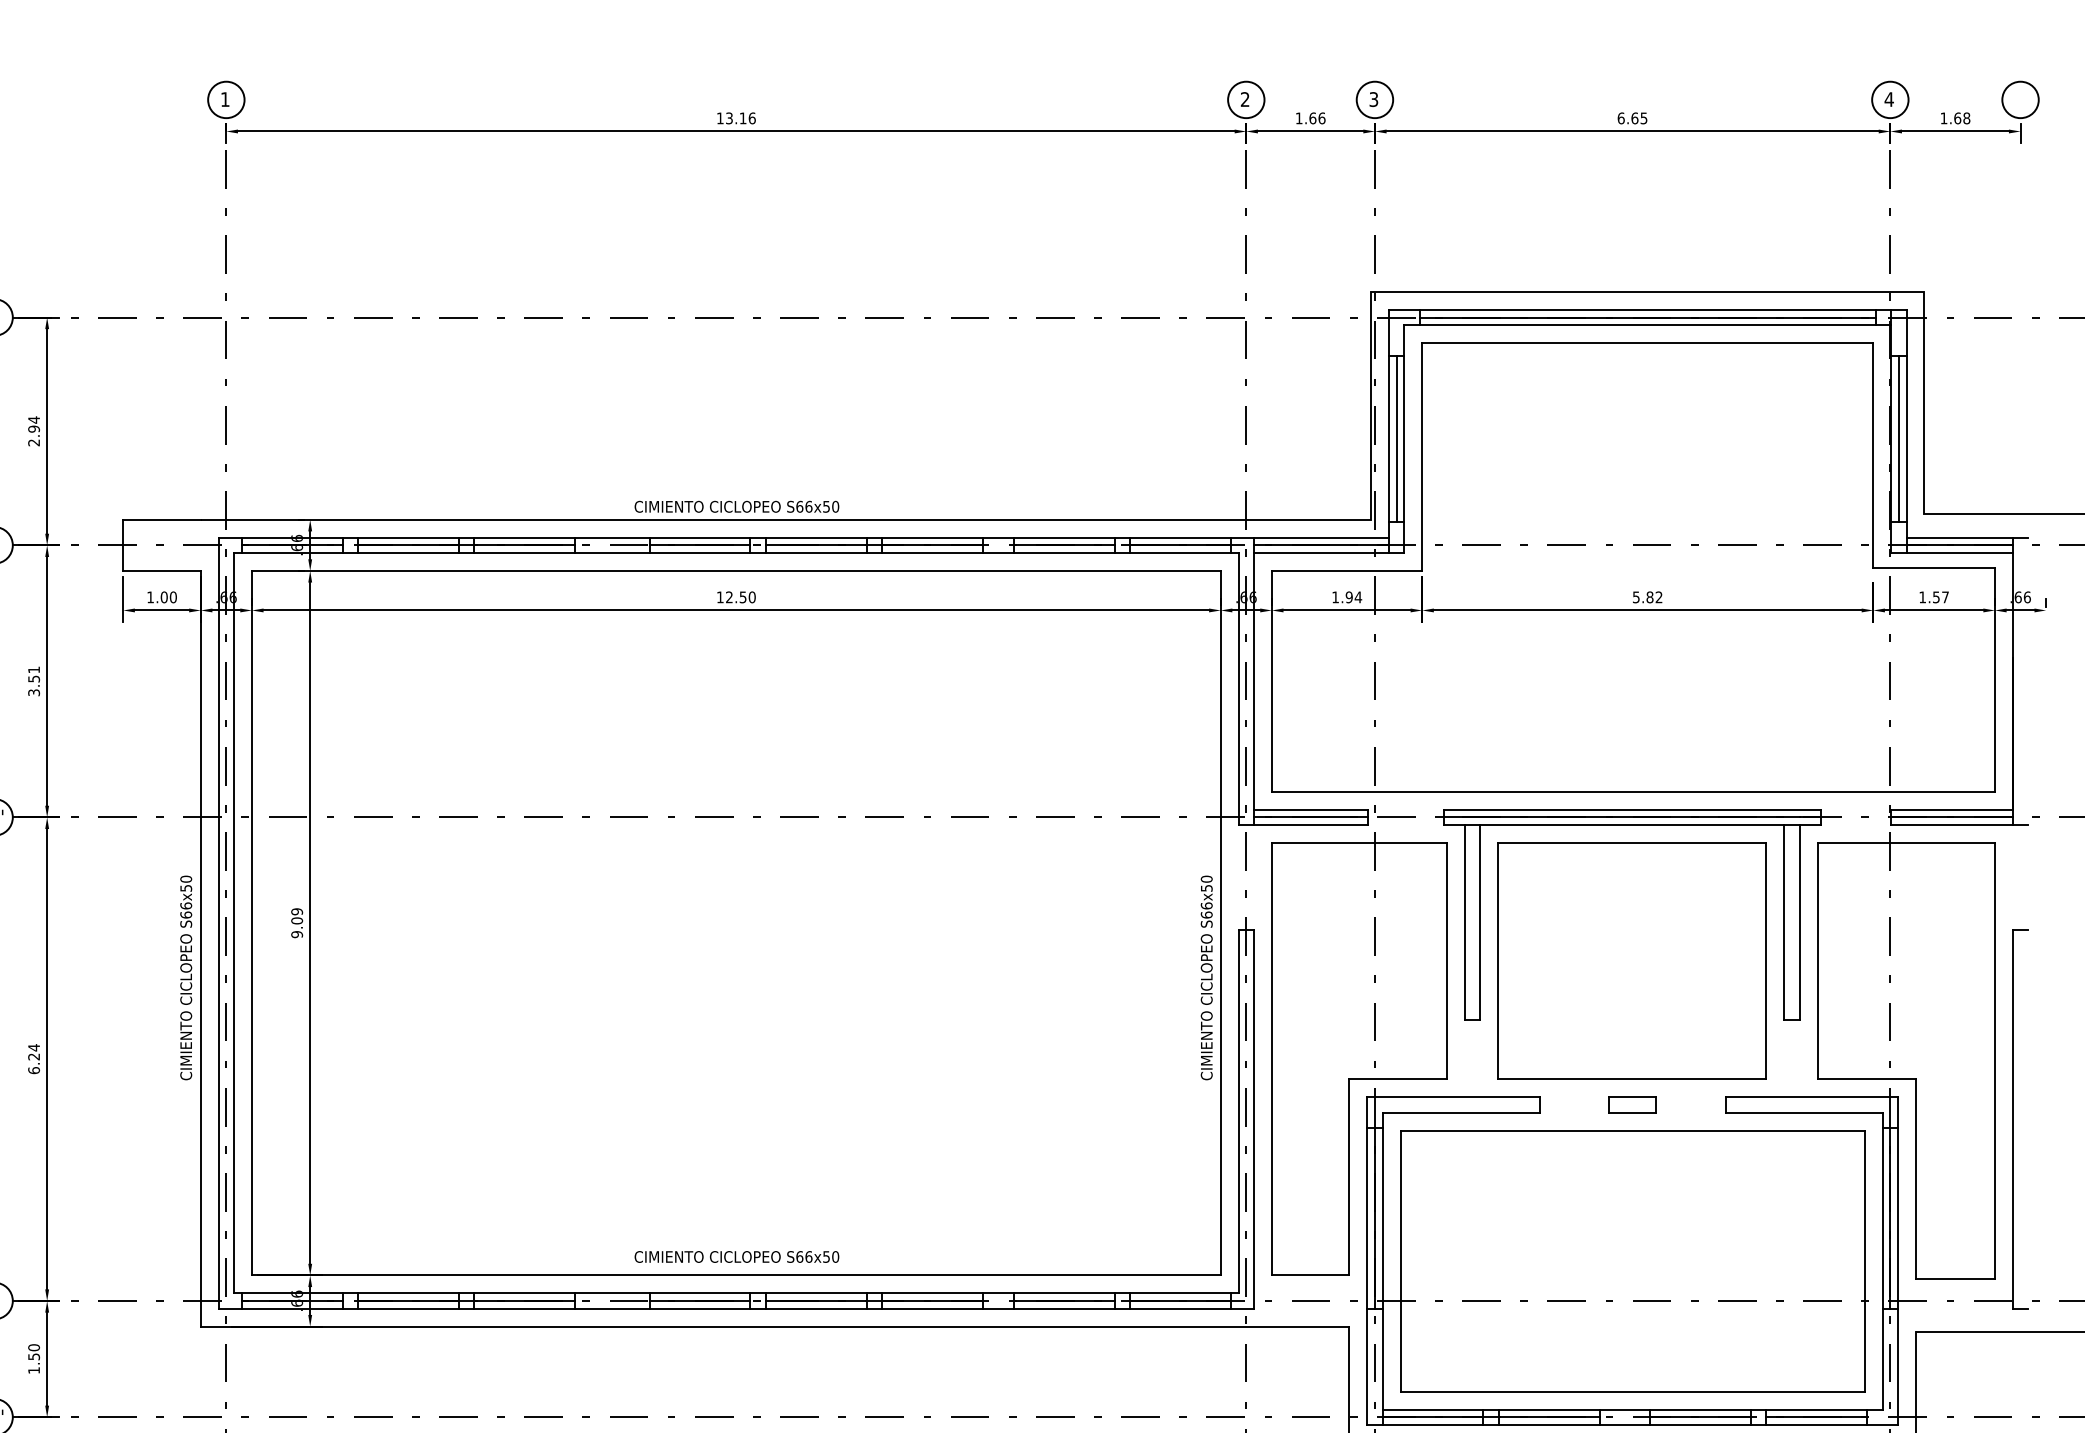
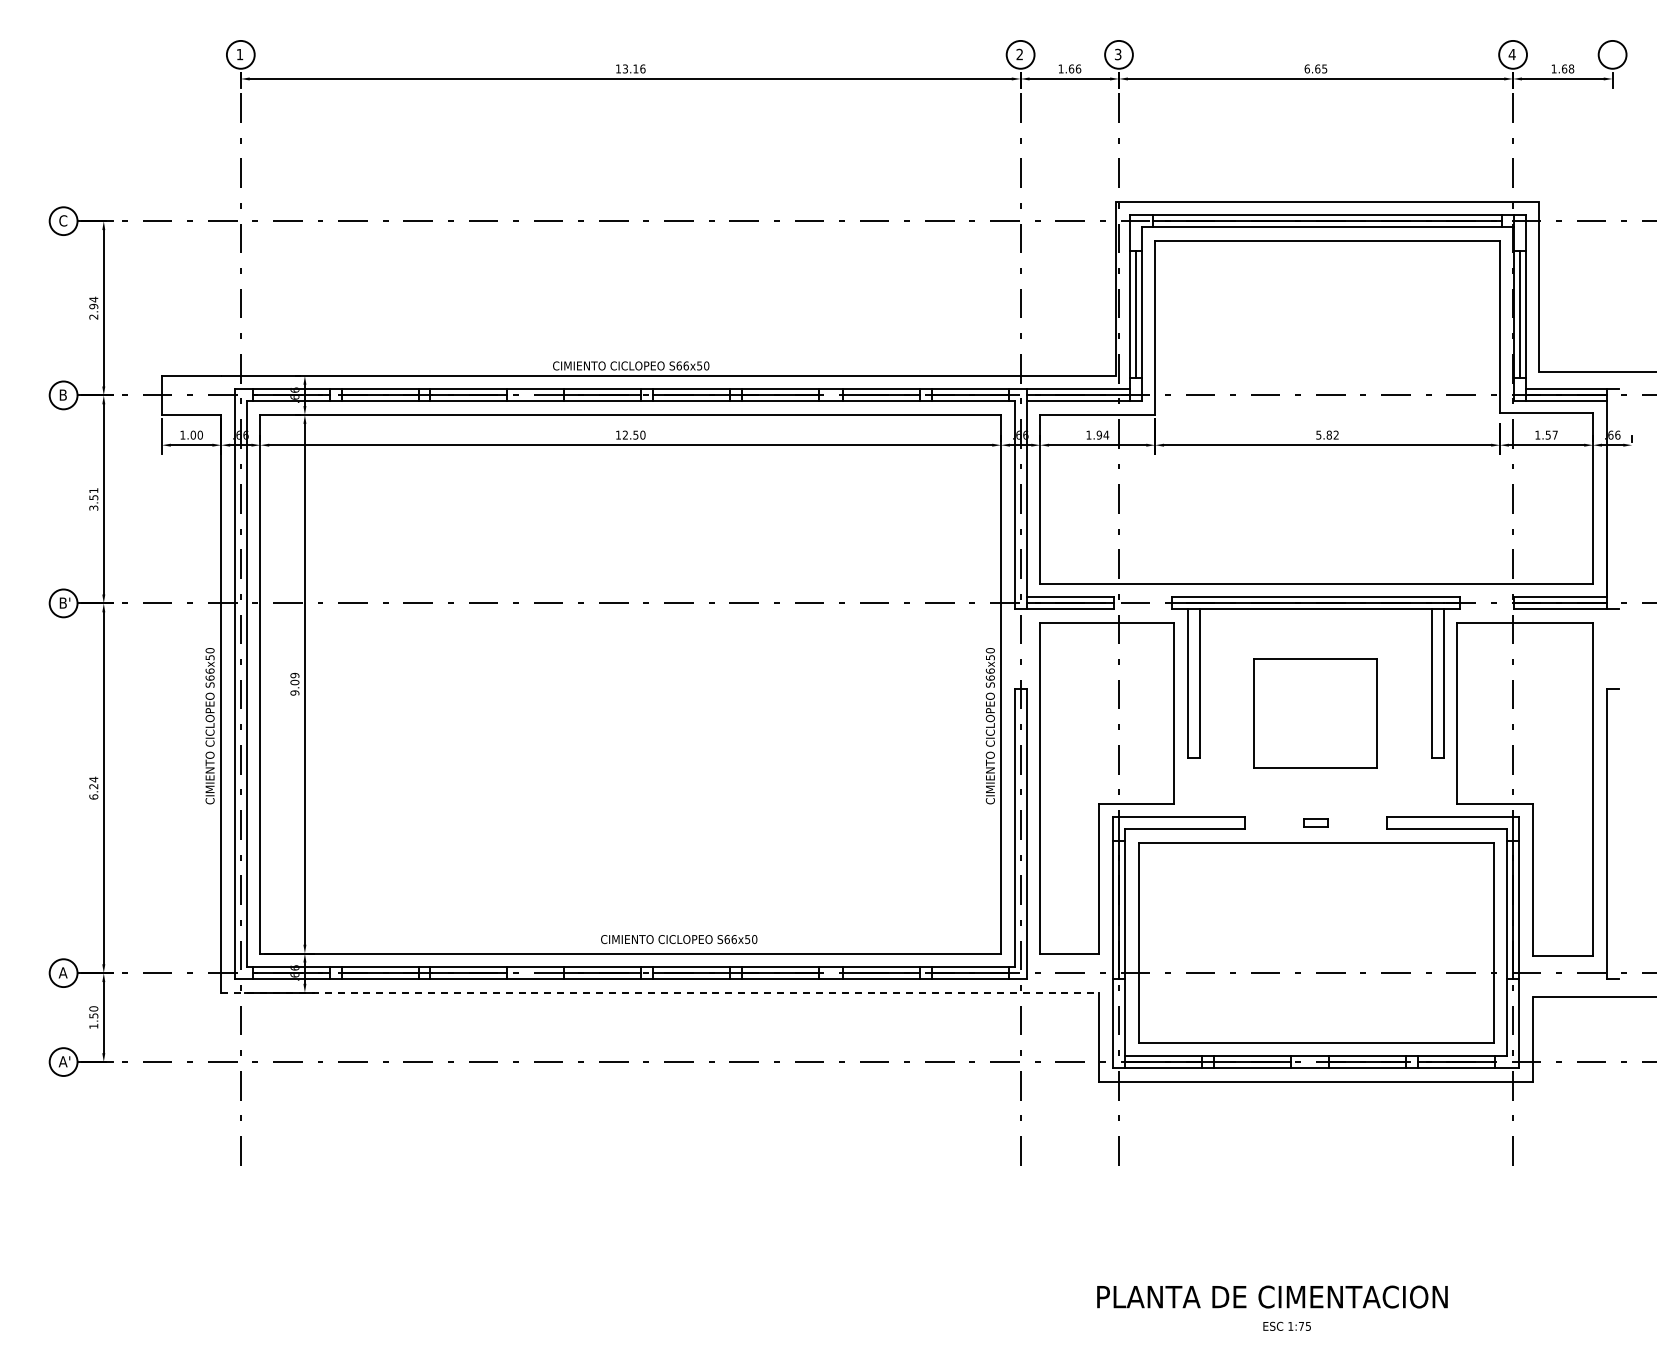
part: (1631, 961) -> (1315, 713), size x0.6
part: (1631, 1103) -> (1315, 822), size x0.7
text: (737, 1256) -> (679, 939), moved
line: (775, 1326) -> (660, 992), solid -> dashed

